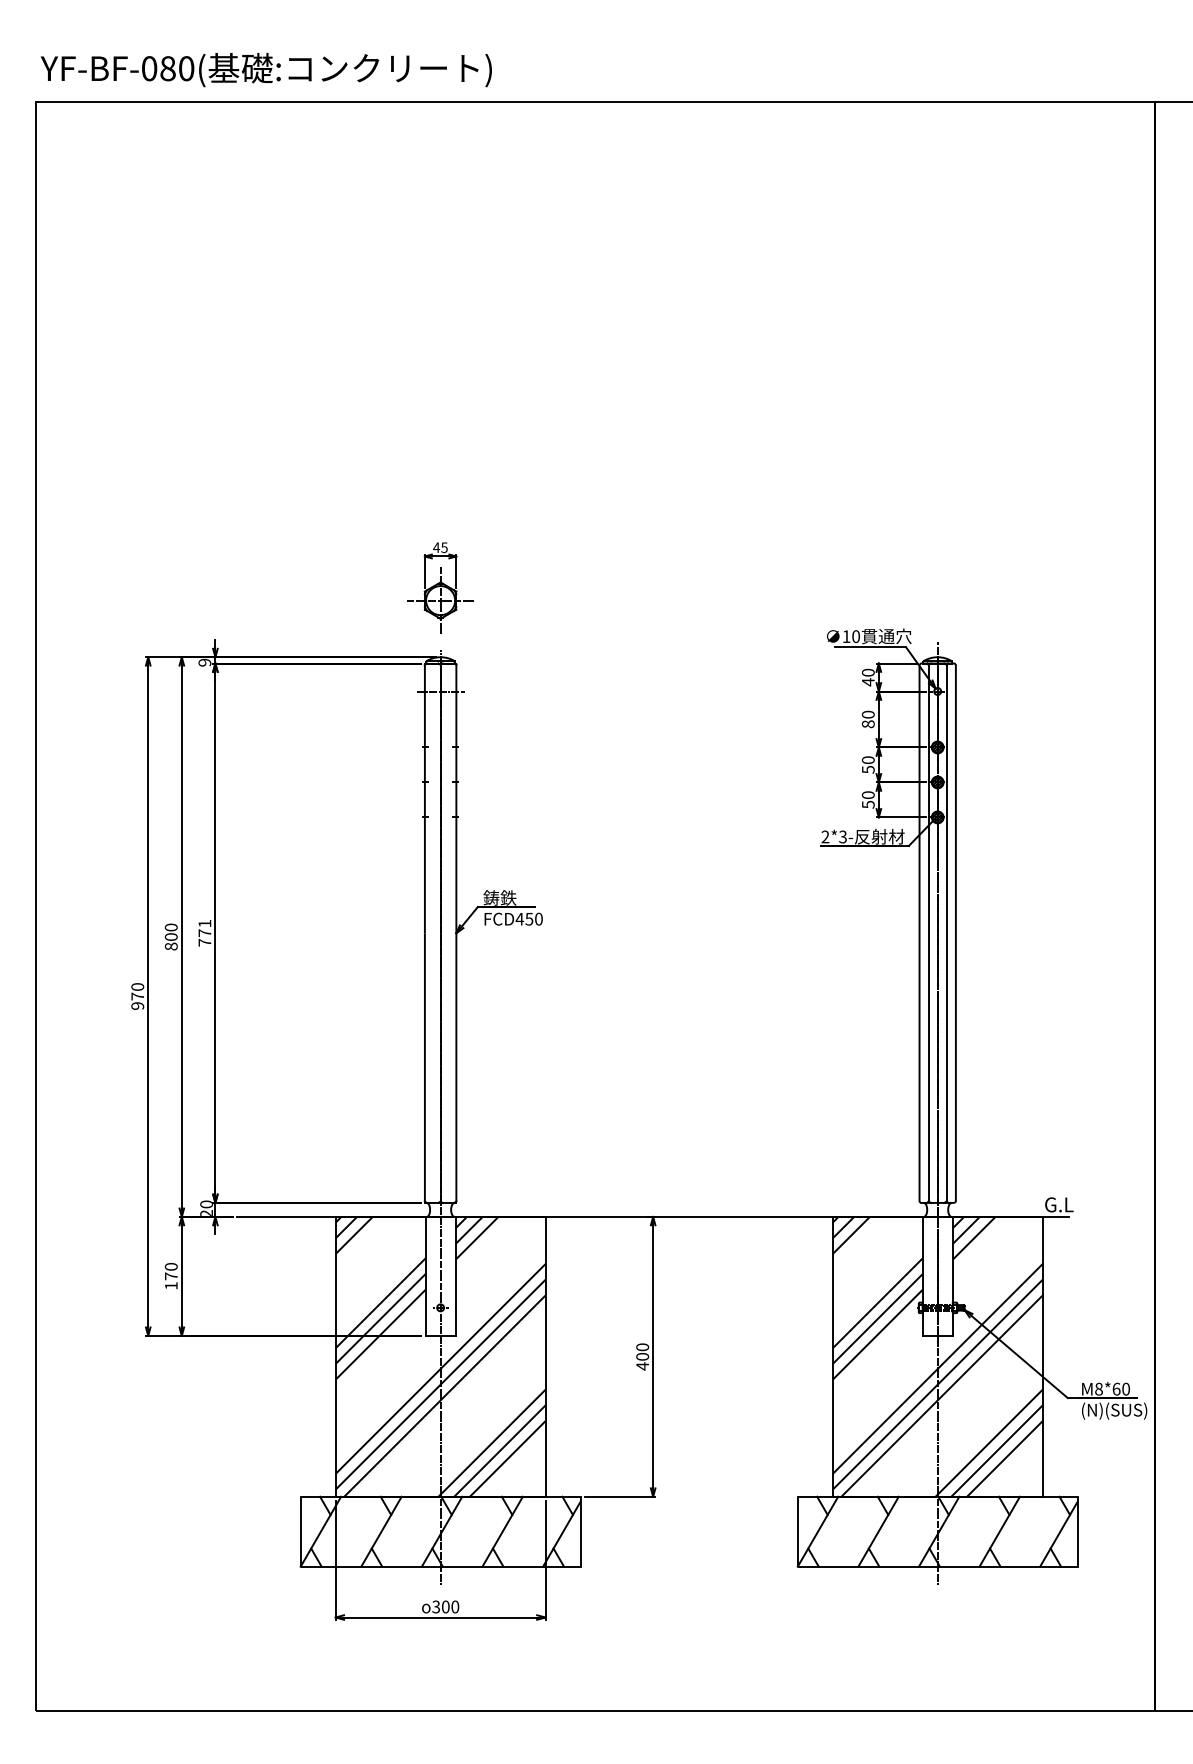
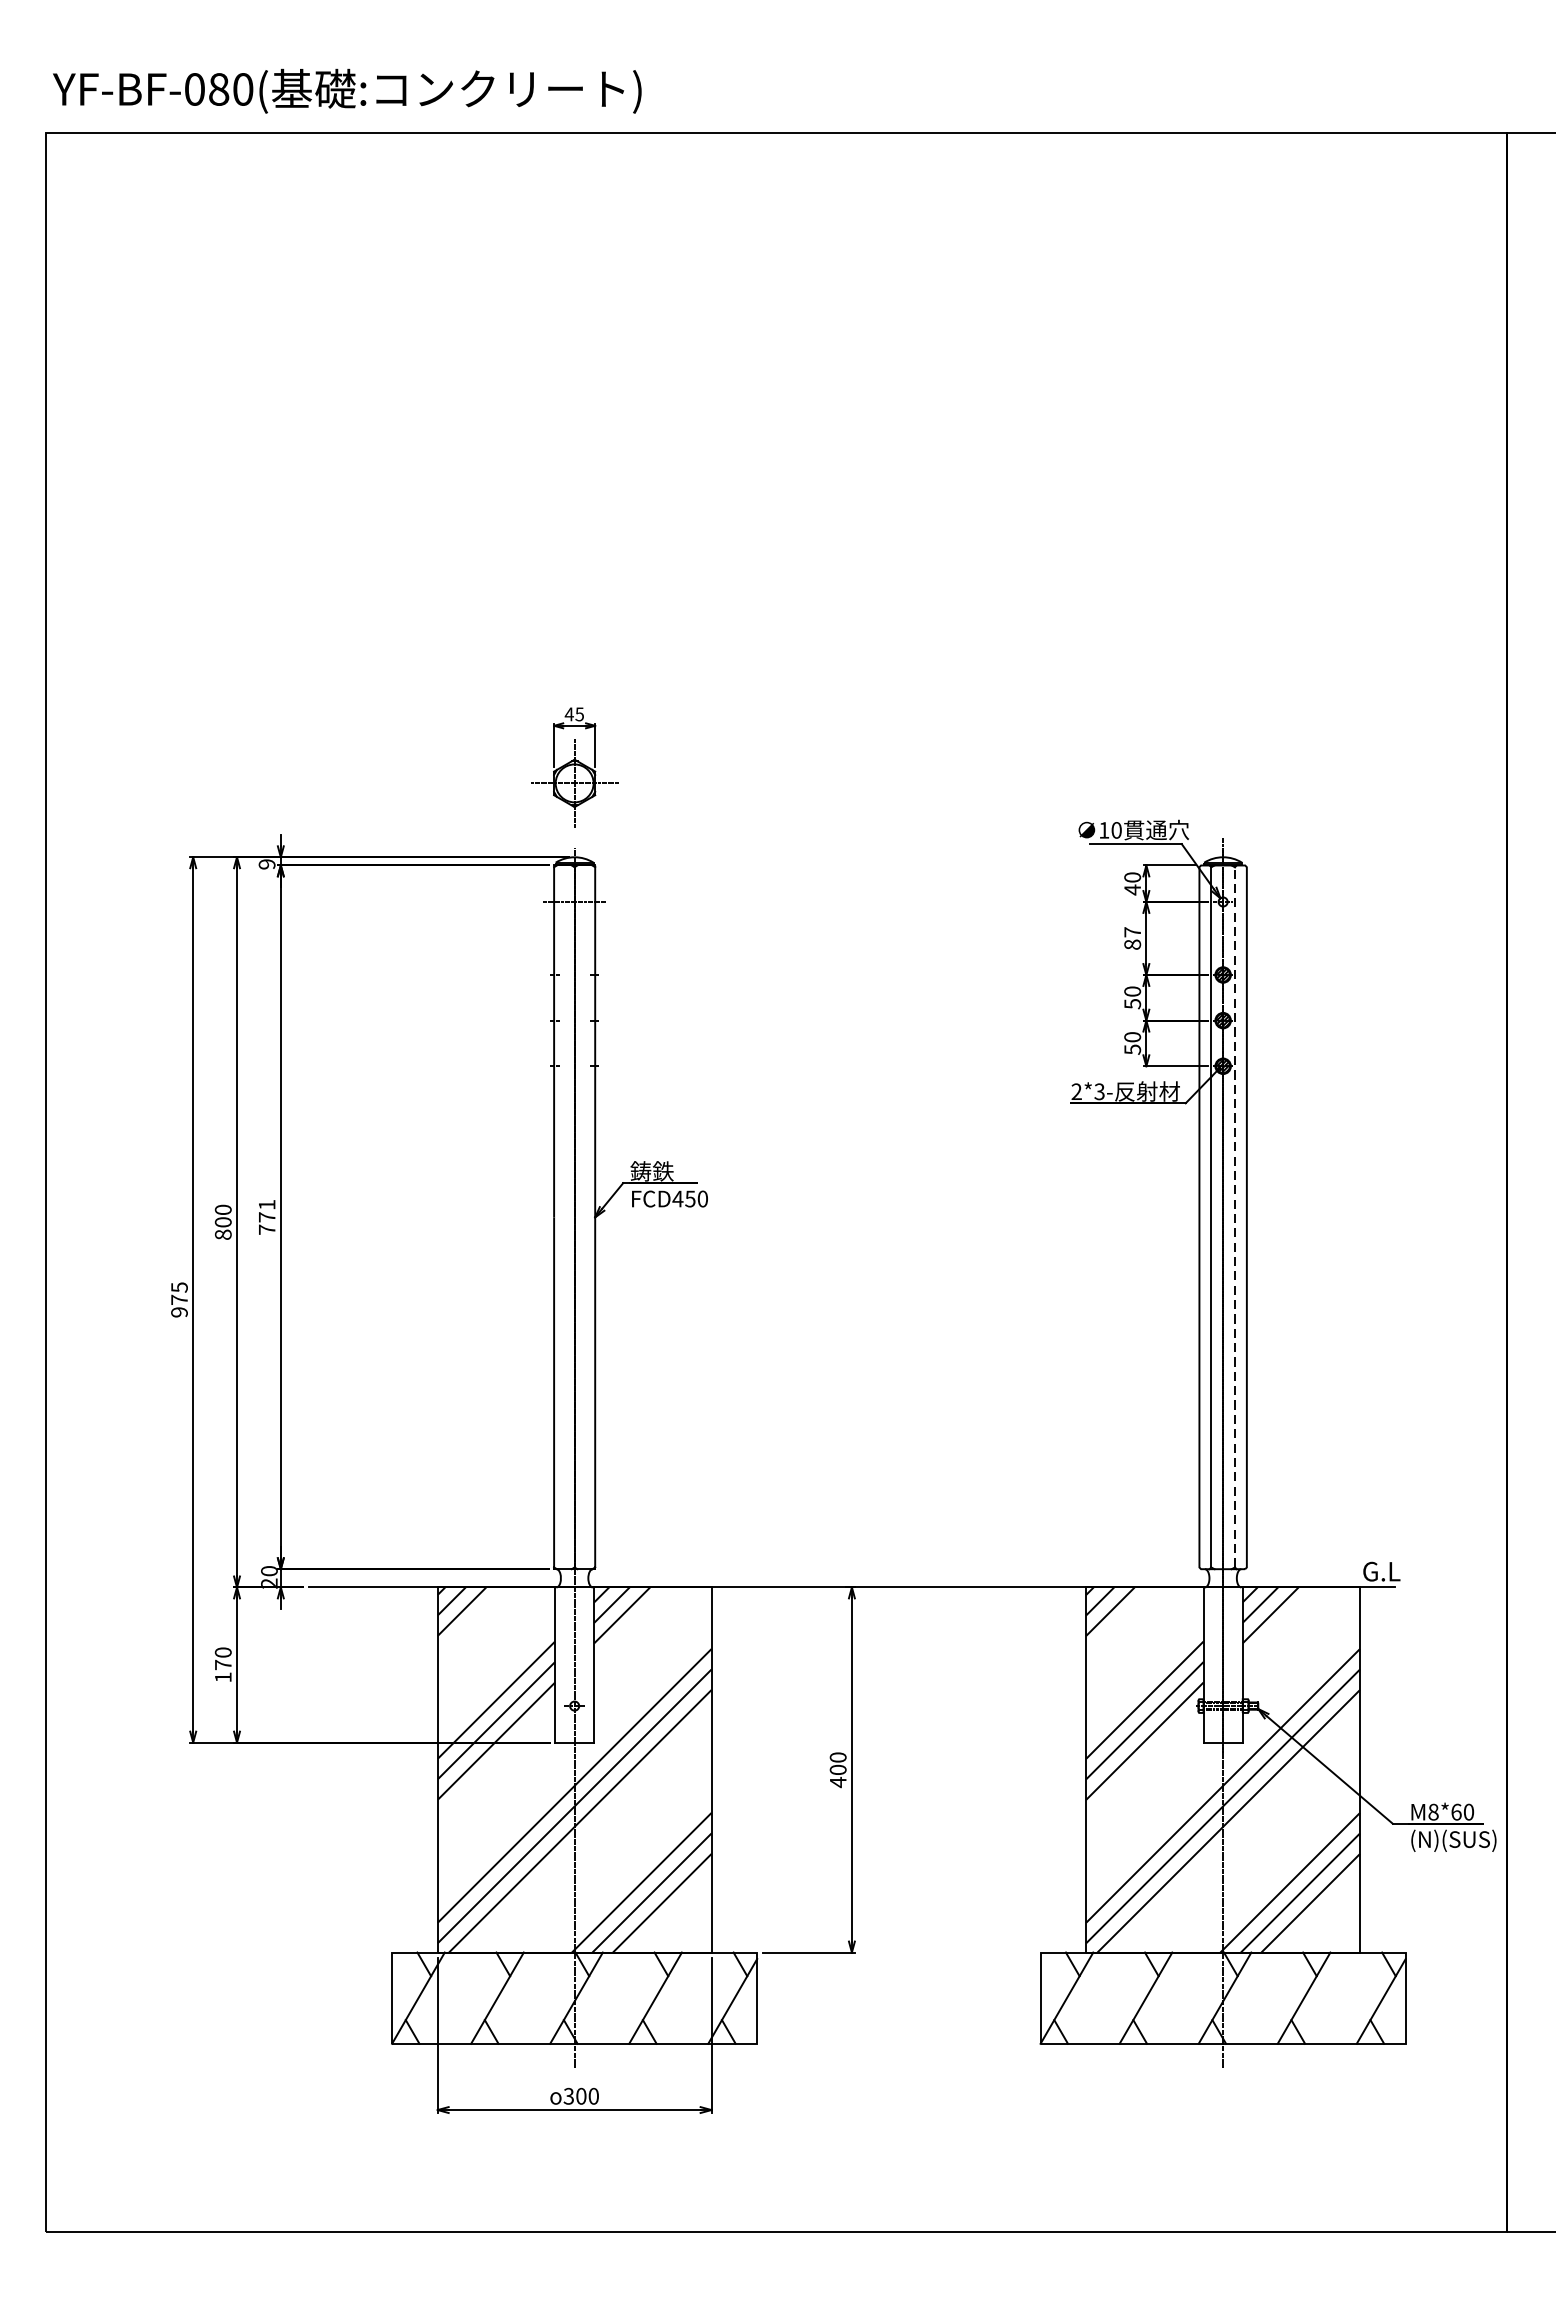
text: (867, 714) -> (1131, 931), 80 -> 87
line: (946, 932) -> (1234, 1216), solid -> dashed
text: (137, 987) -> (179, 1288), 970 -> 975

